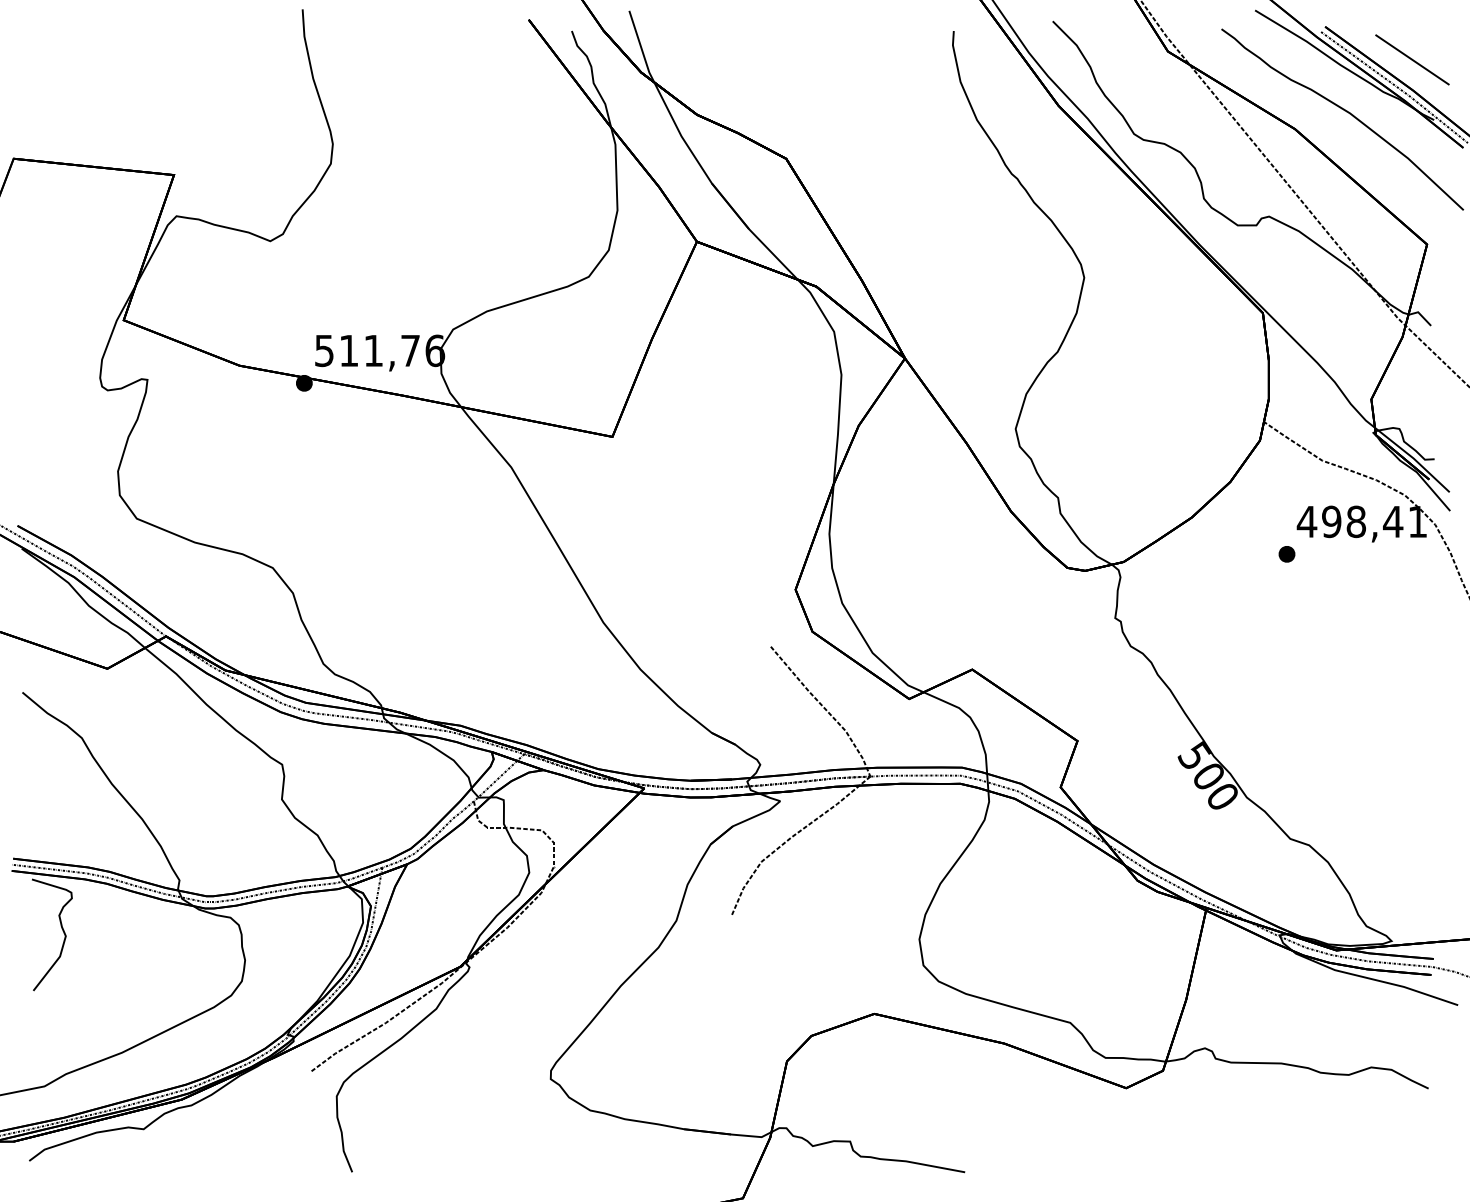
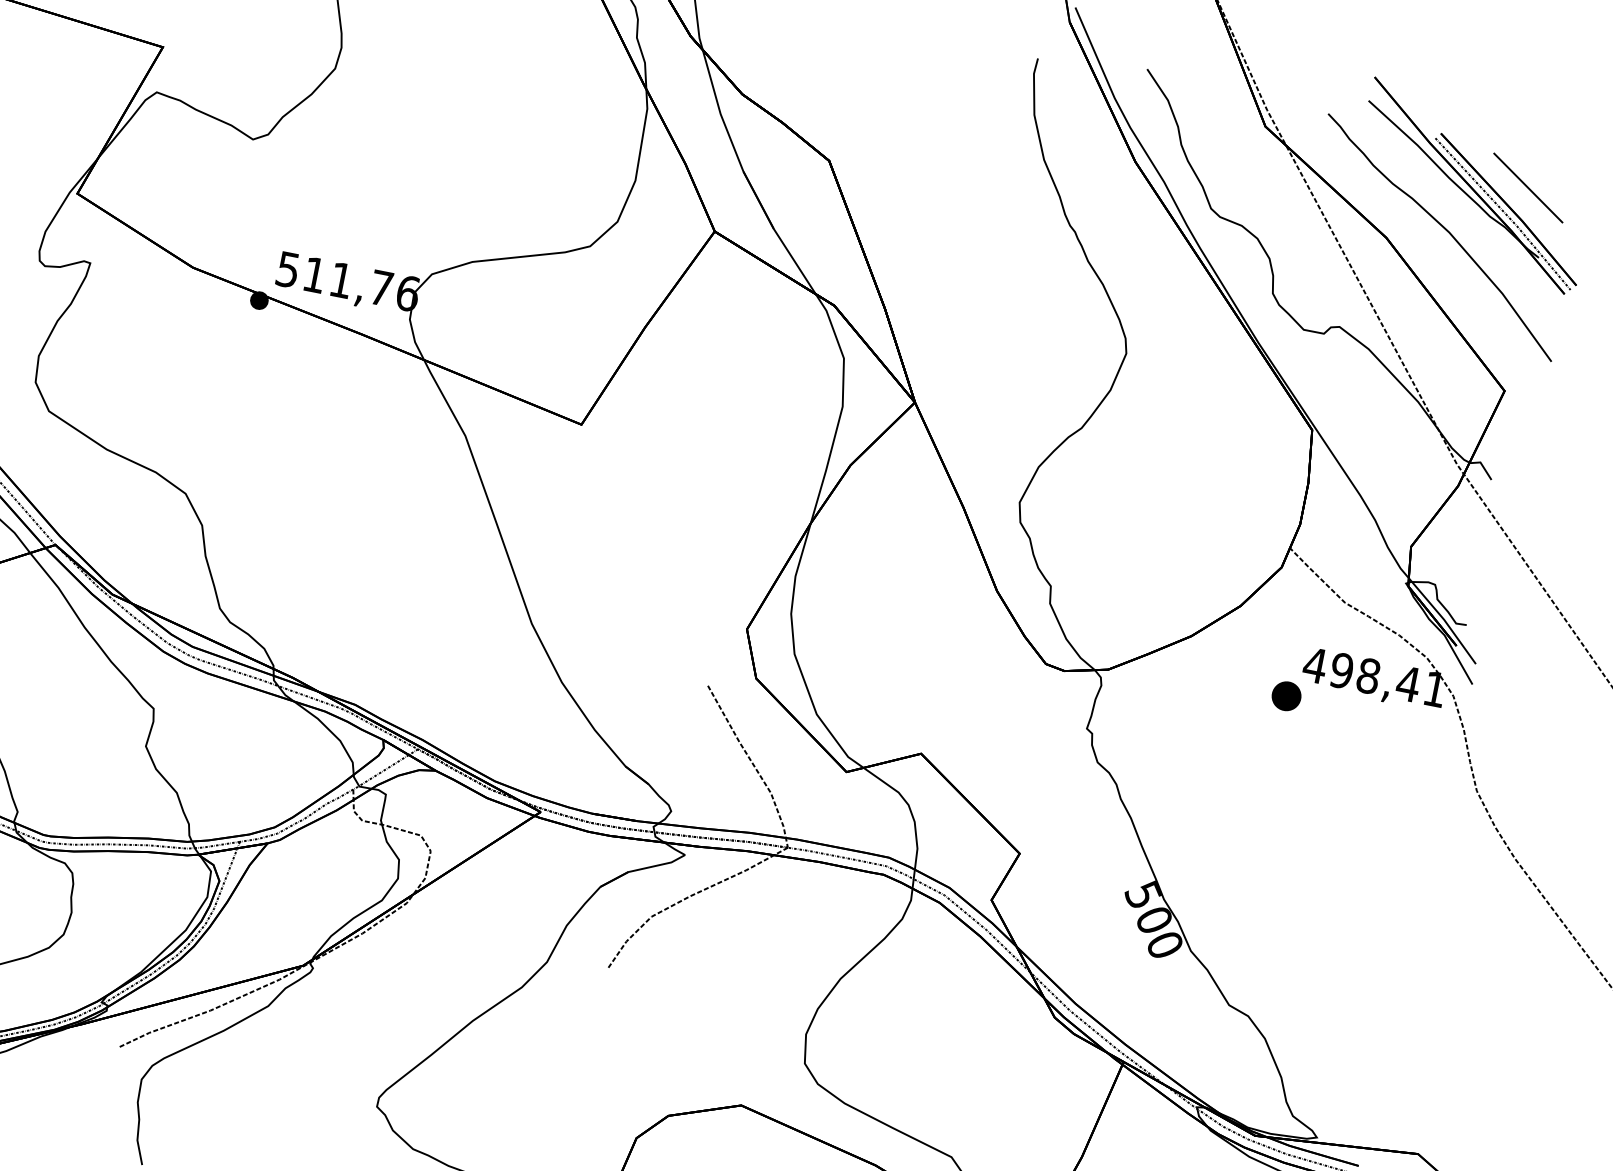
part: (1286, 554) -> (1285, 696), size x1.6

